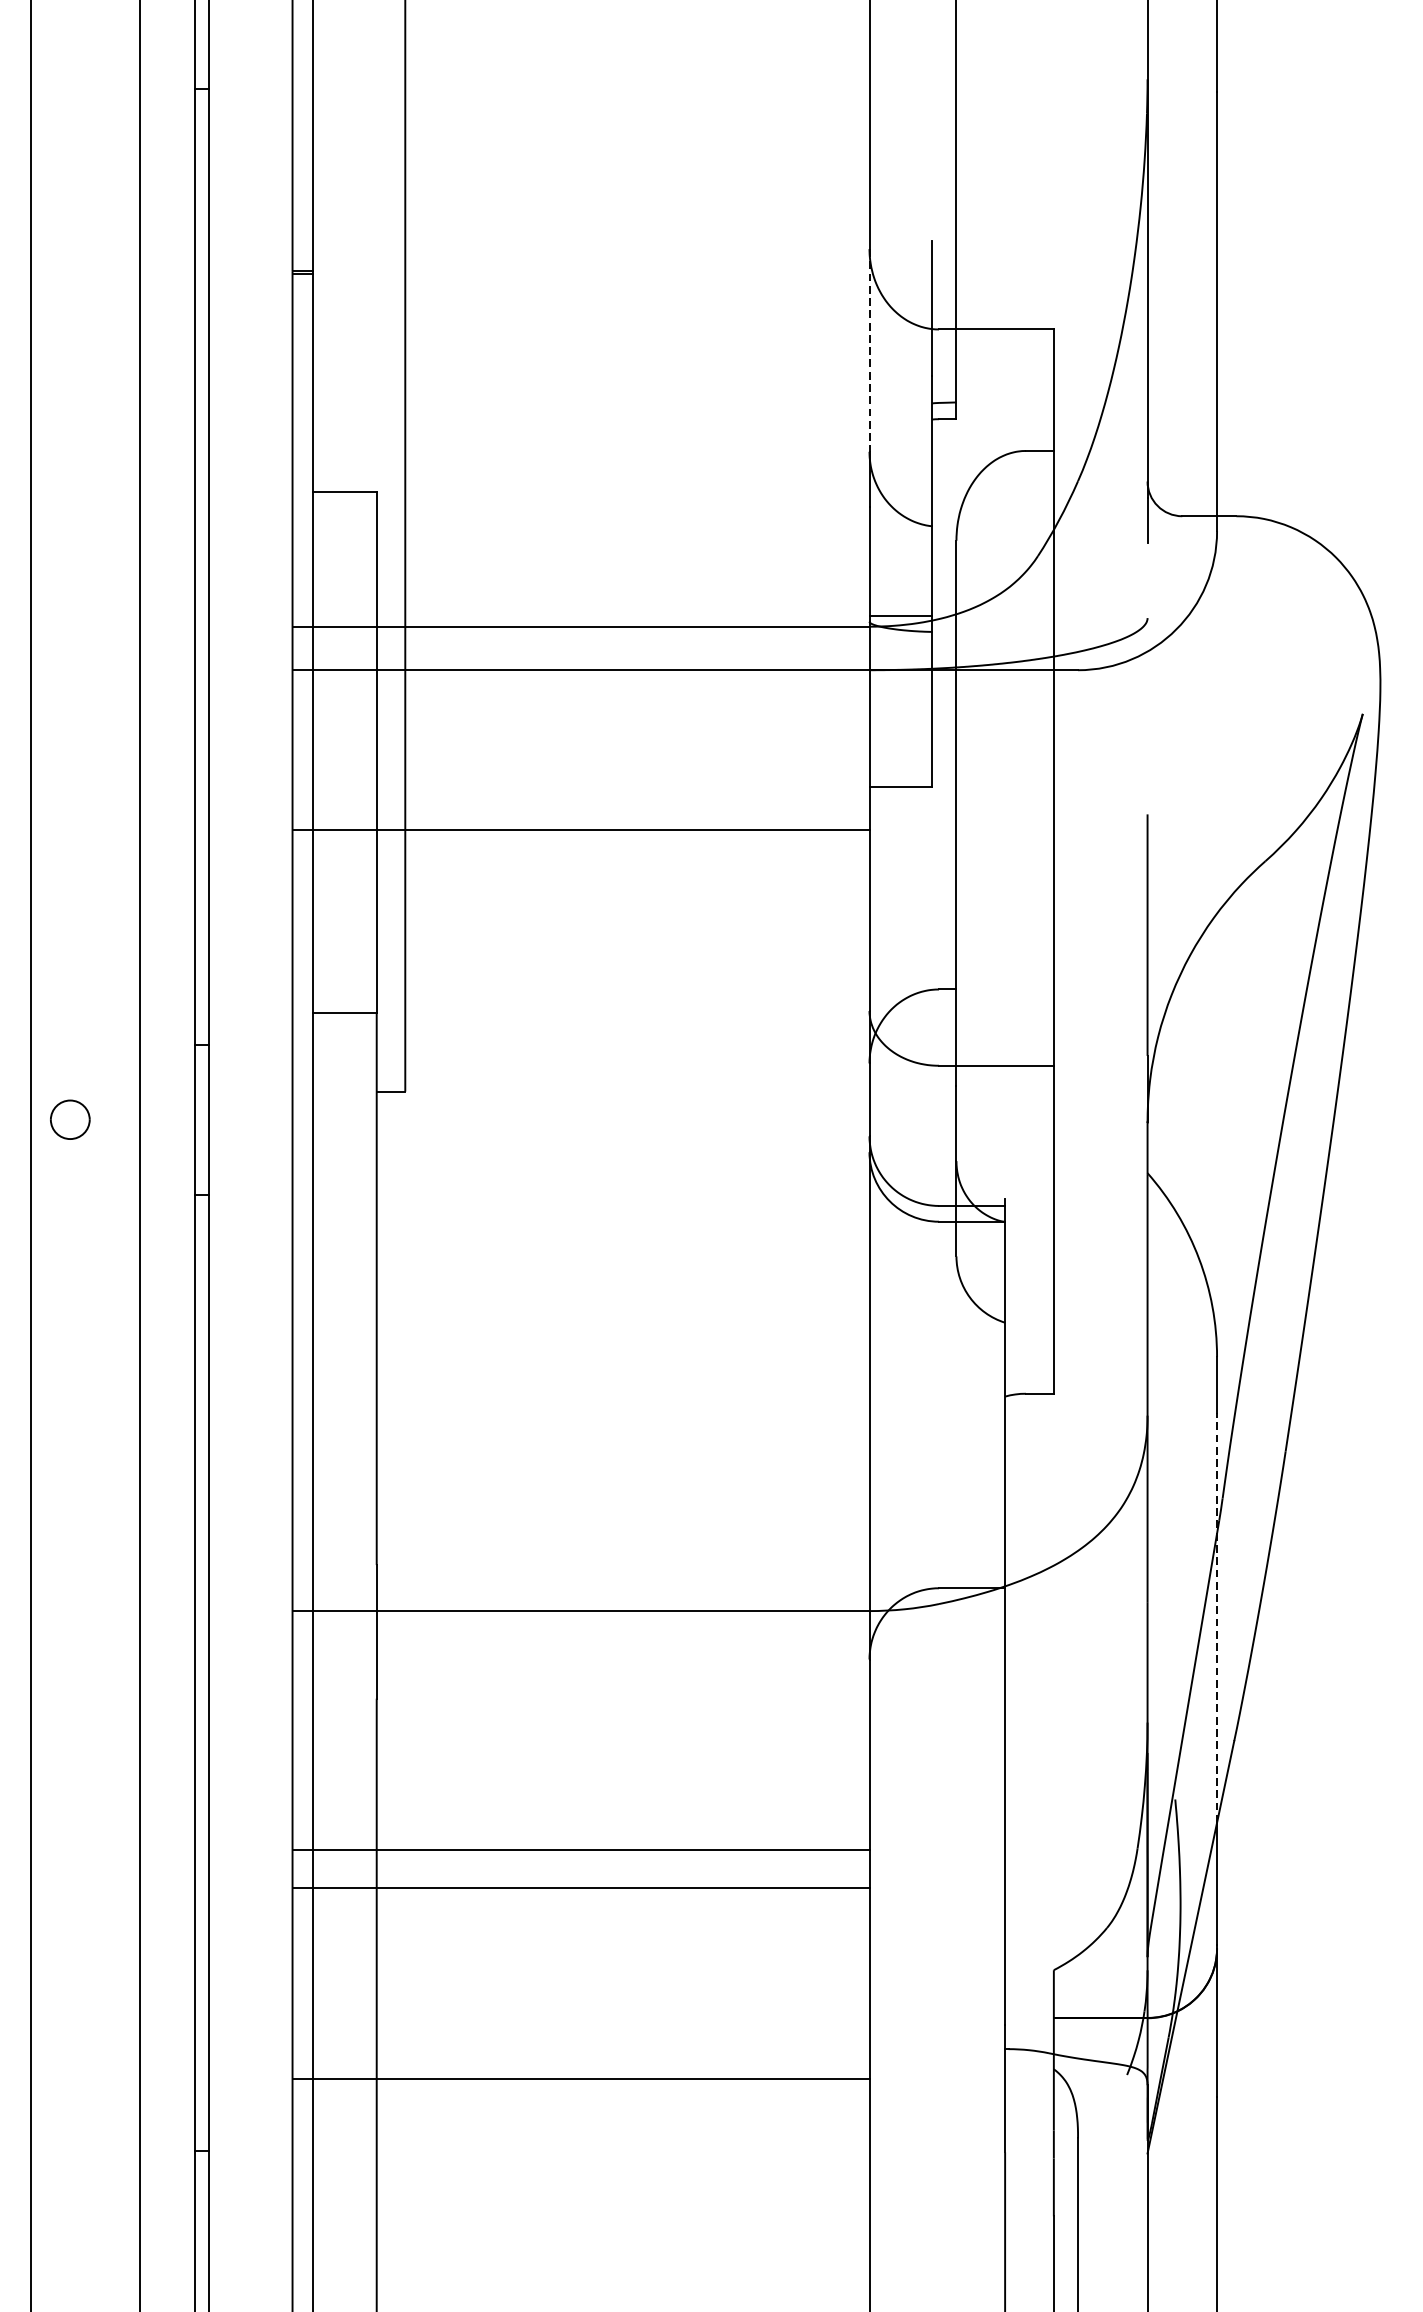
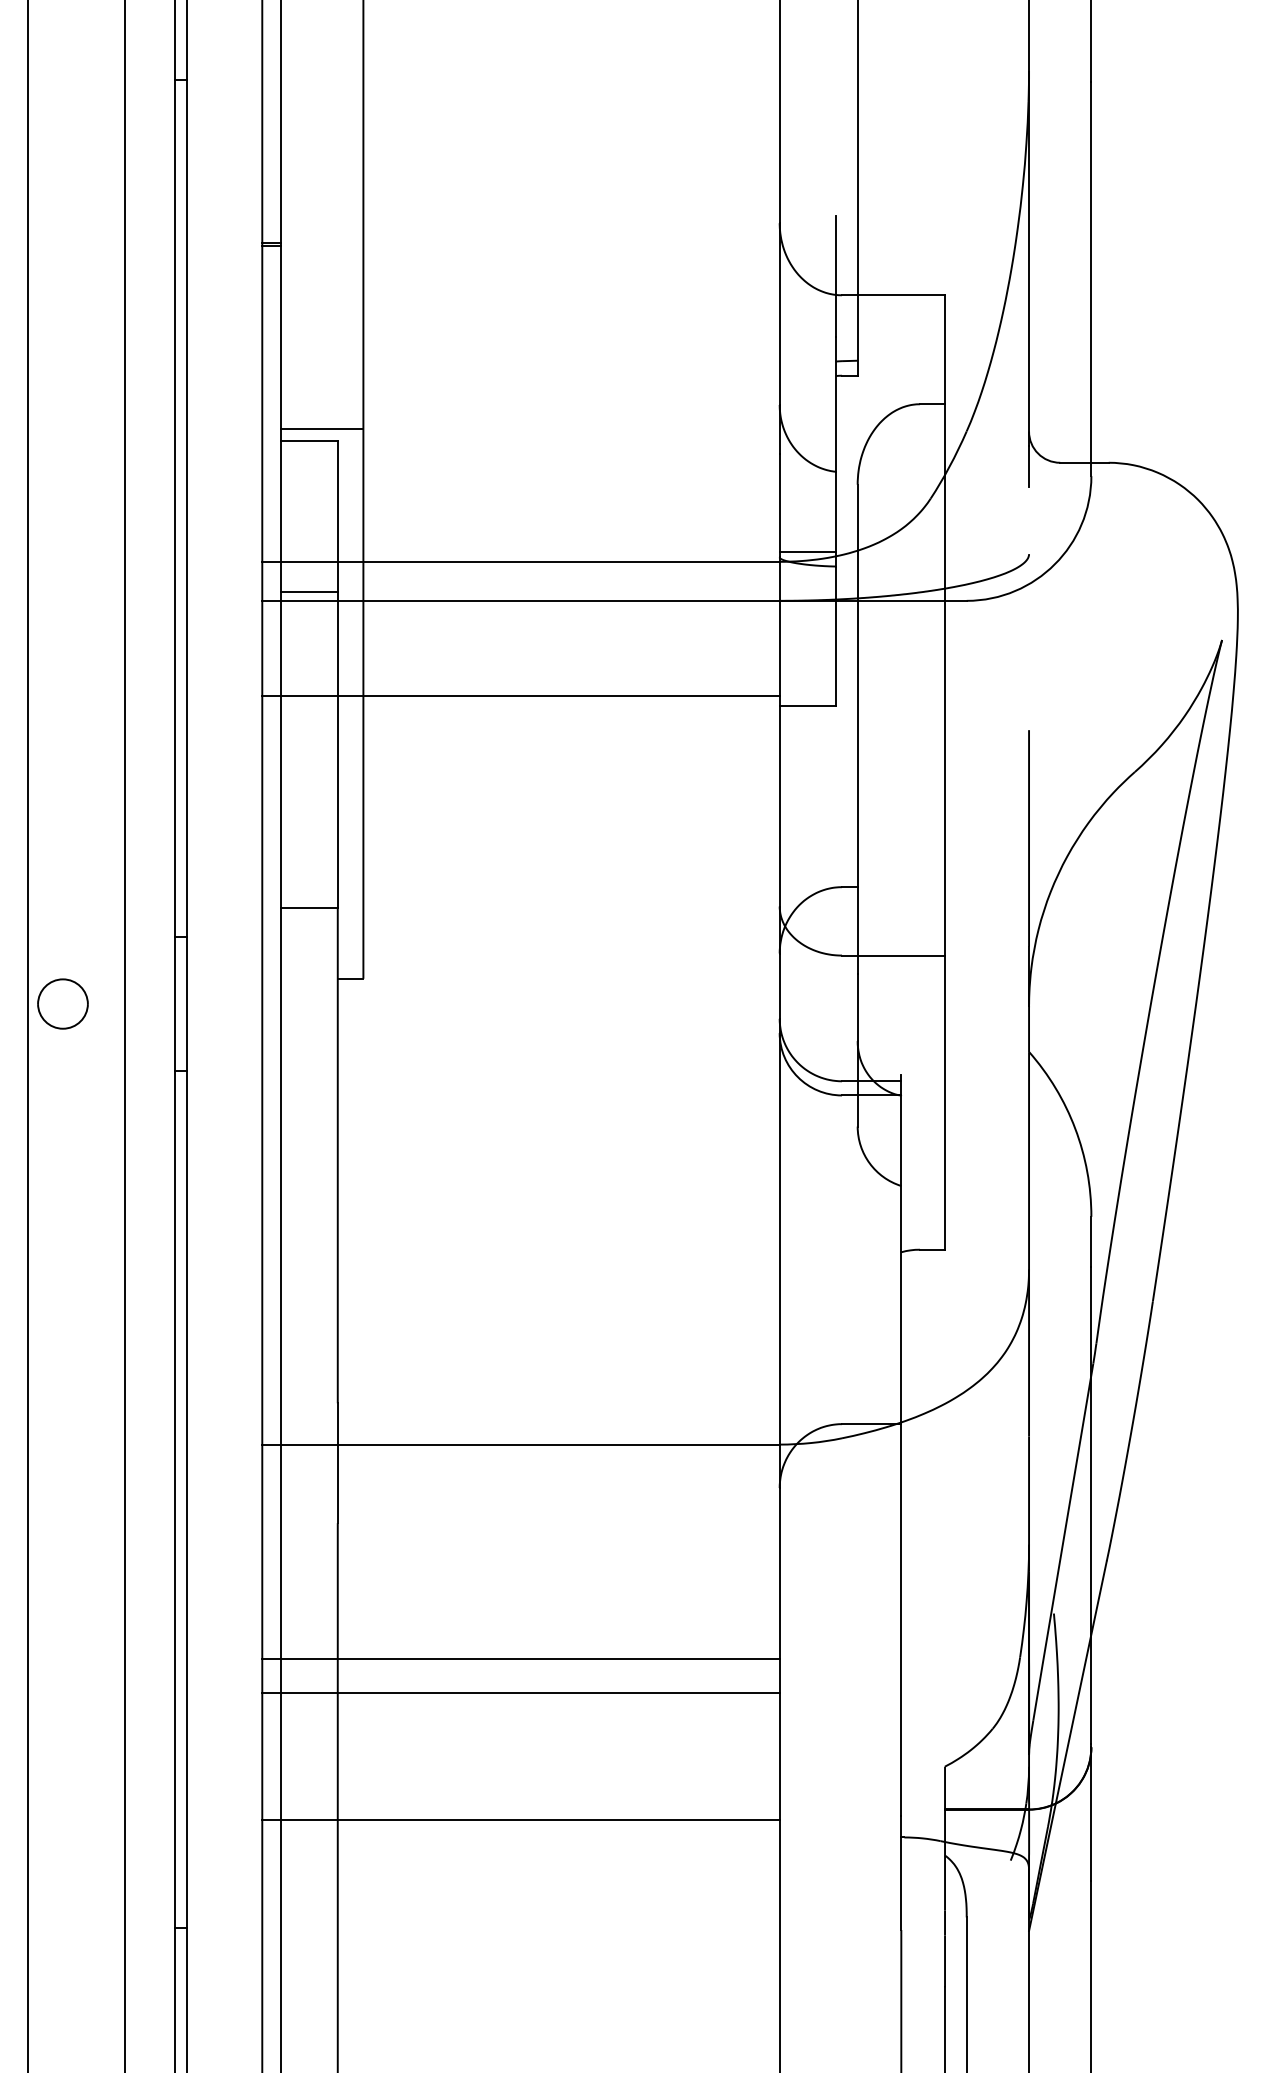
line: (869, 350) -> (779, 314), dashed -> solid
line: (358, 479) -> (321, 429), added
line: (344, 659) -> (308, 591), added
line: (580, 830) -> (520, 696), moved
part: (69, 1119) -> (62, 1003), size x1.43
line: (1217, 1617) -> (1091, 1450), dashed -> solid
line: (580, 2079) -> (520, 1820), moved

